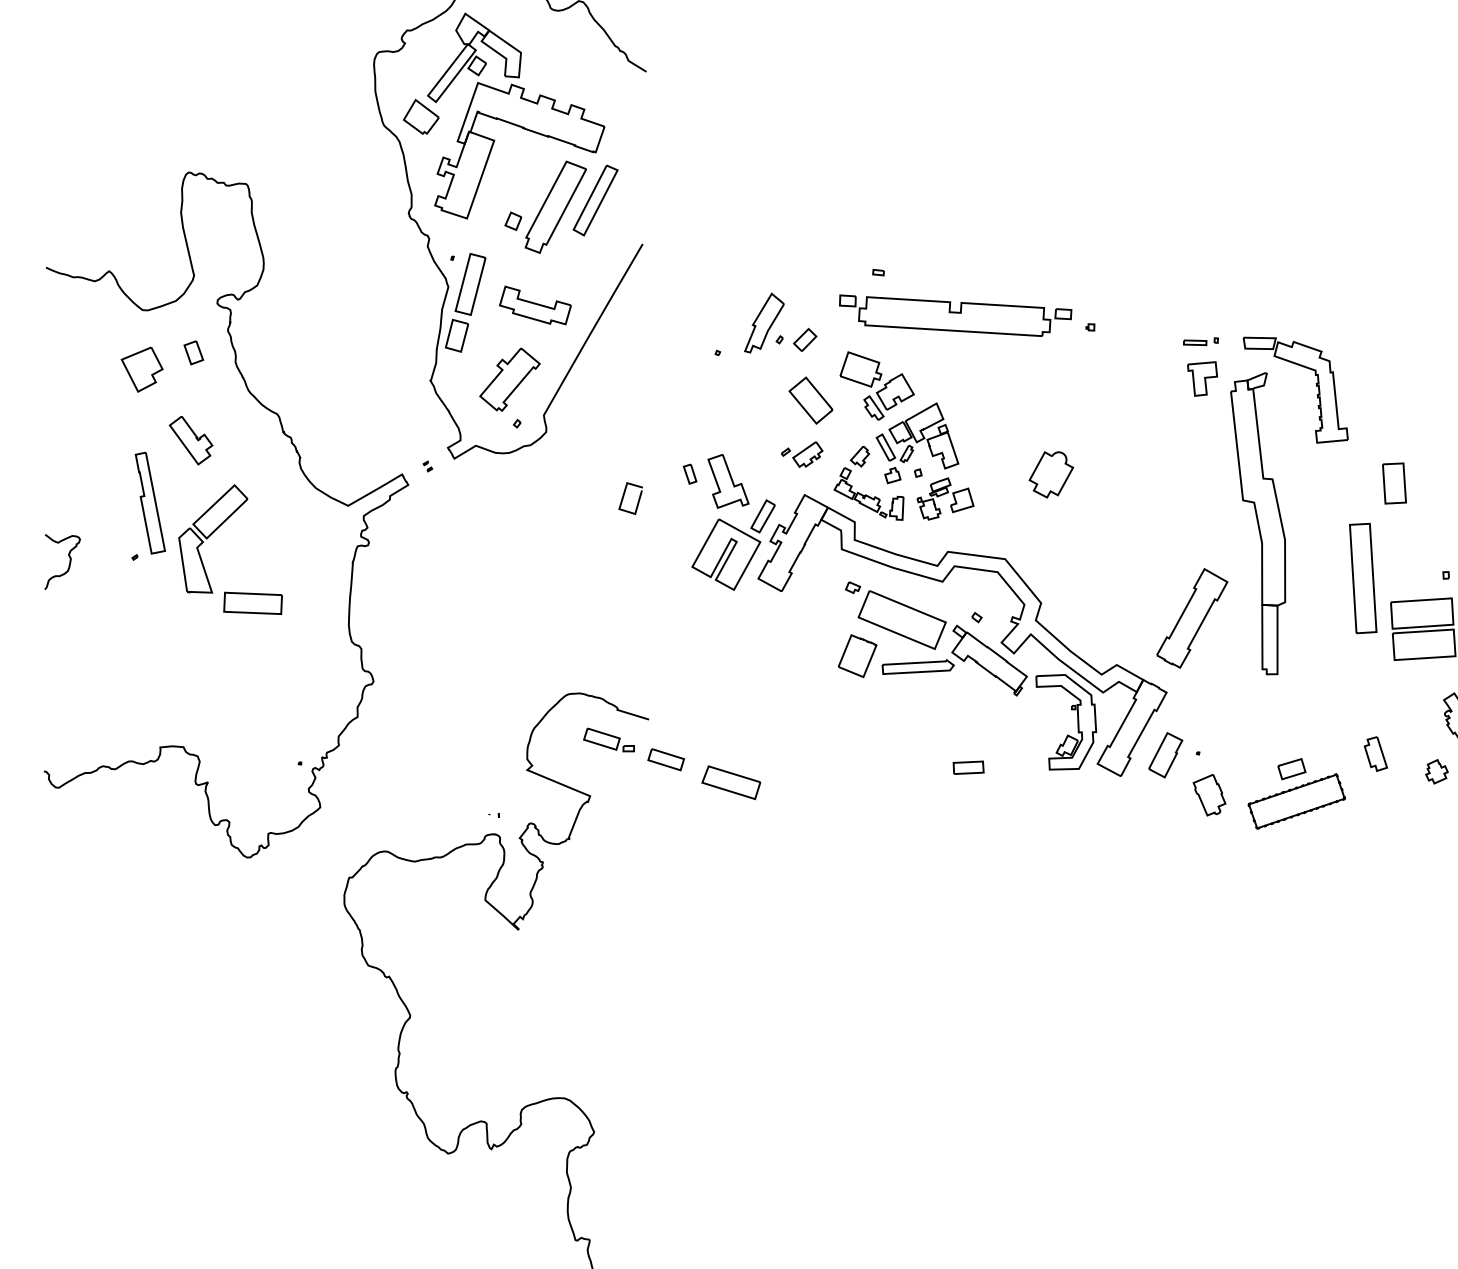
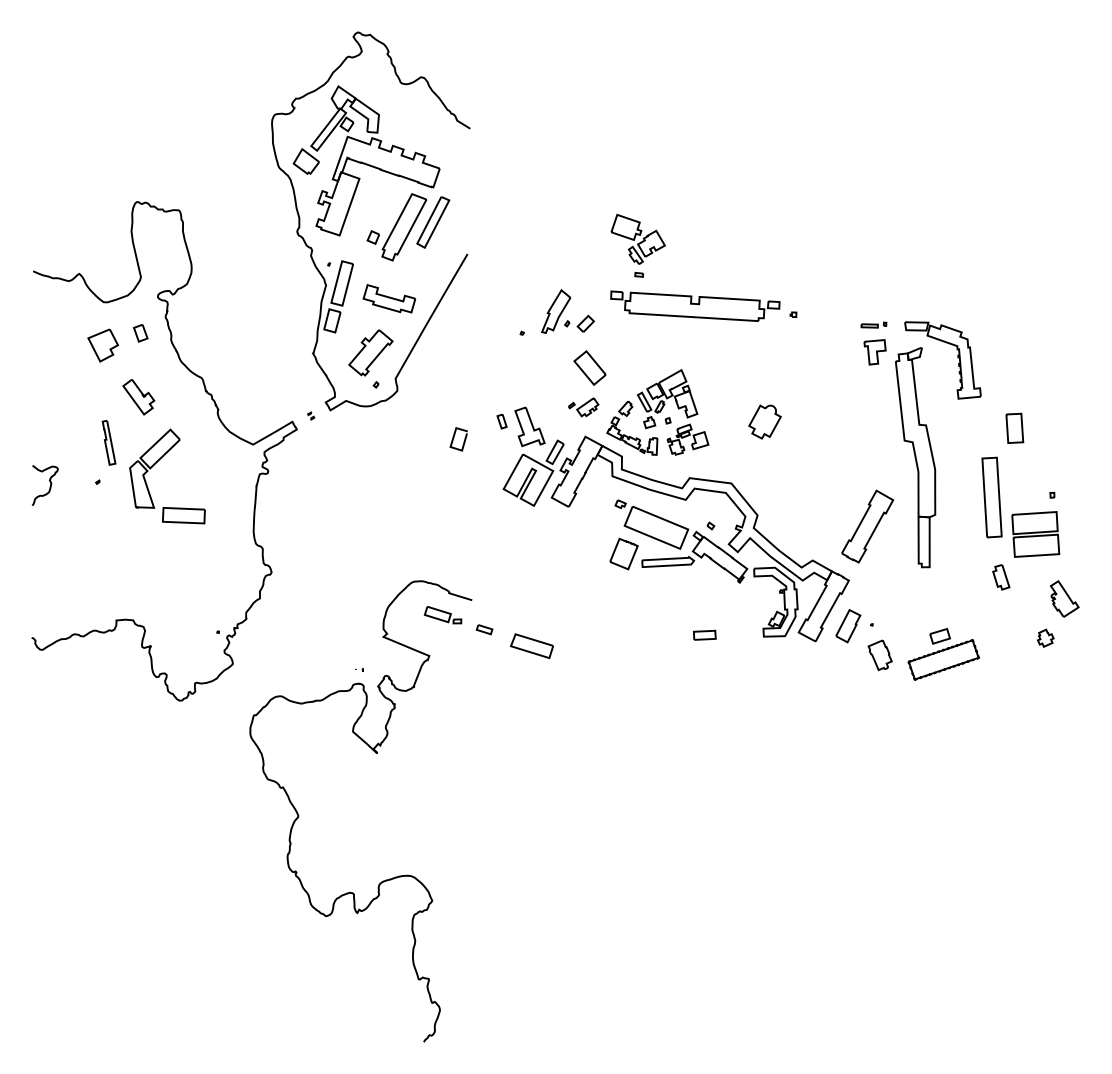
part: (876, 386) -> (637, 239), moved
part: (149, 502) -> (108, 442), size x0.6
part: (1376, 754) -> (1001, 577), moved
part: (665, 759) -> (484, 629), size x0.6

